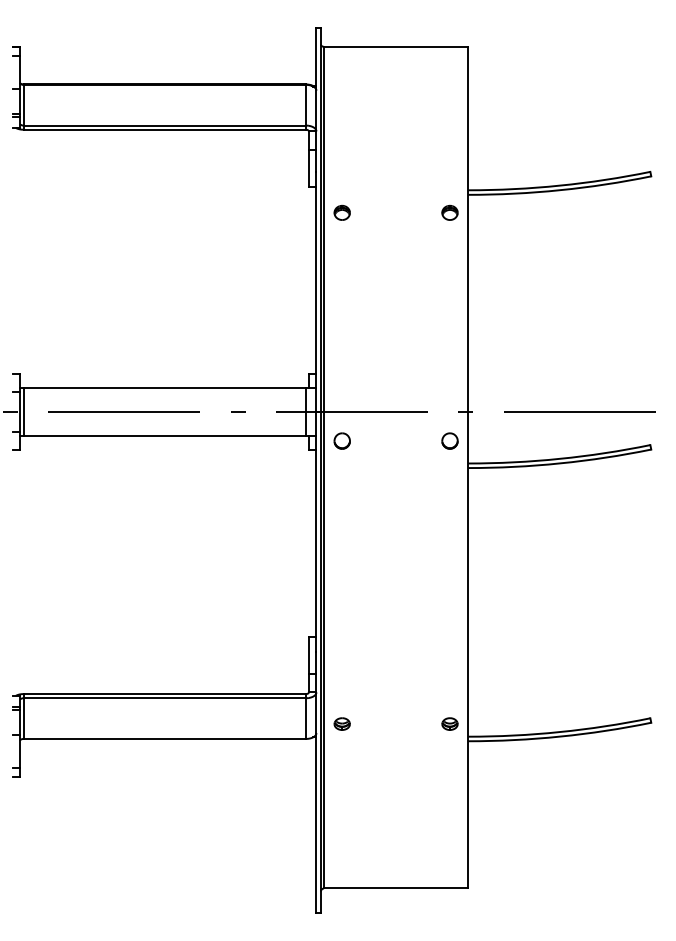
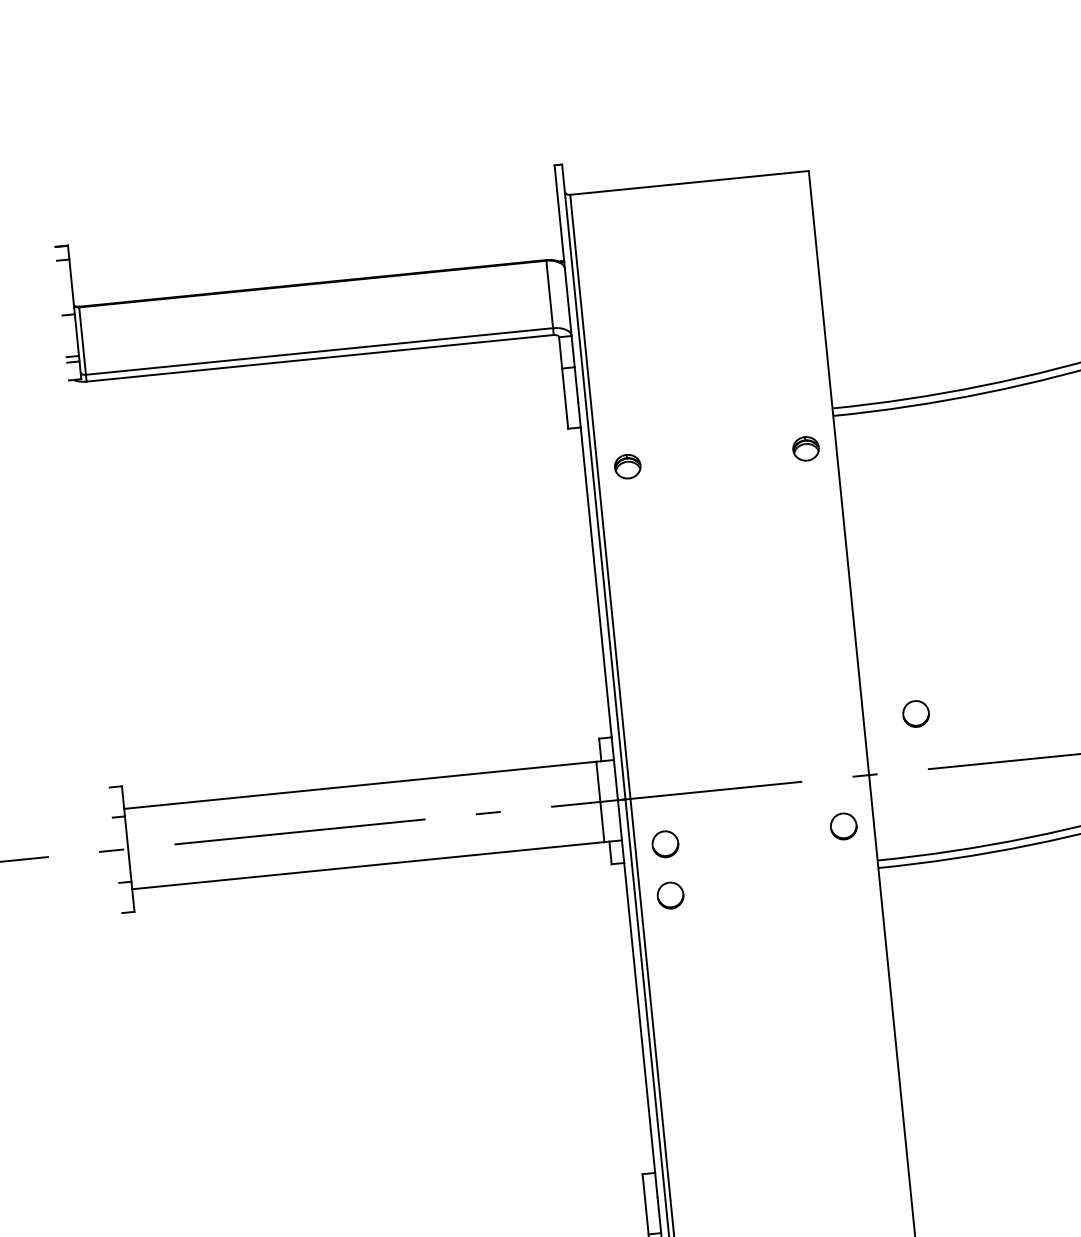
part: (499, 377) -> (915, 713), added
line: (23, 411) -> (133, 847), removed
part: (341, 471) -> (669, 894), added

